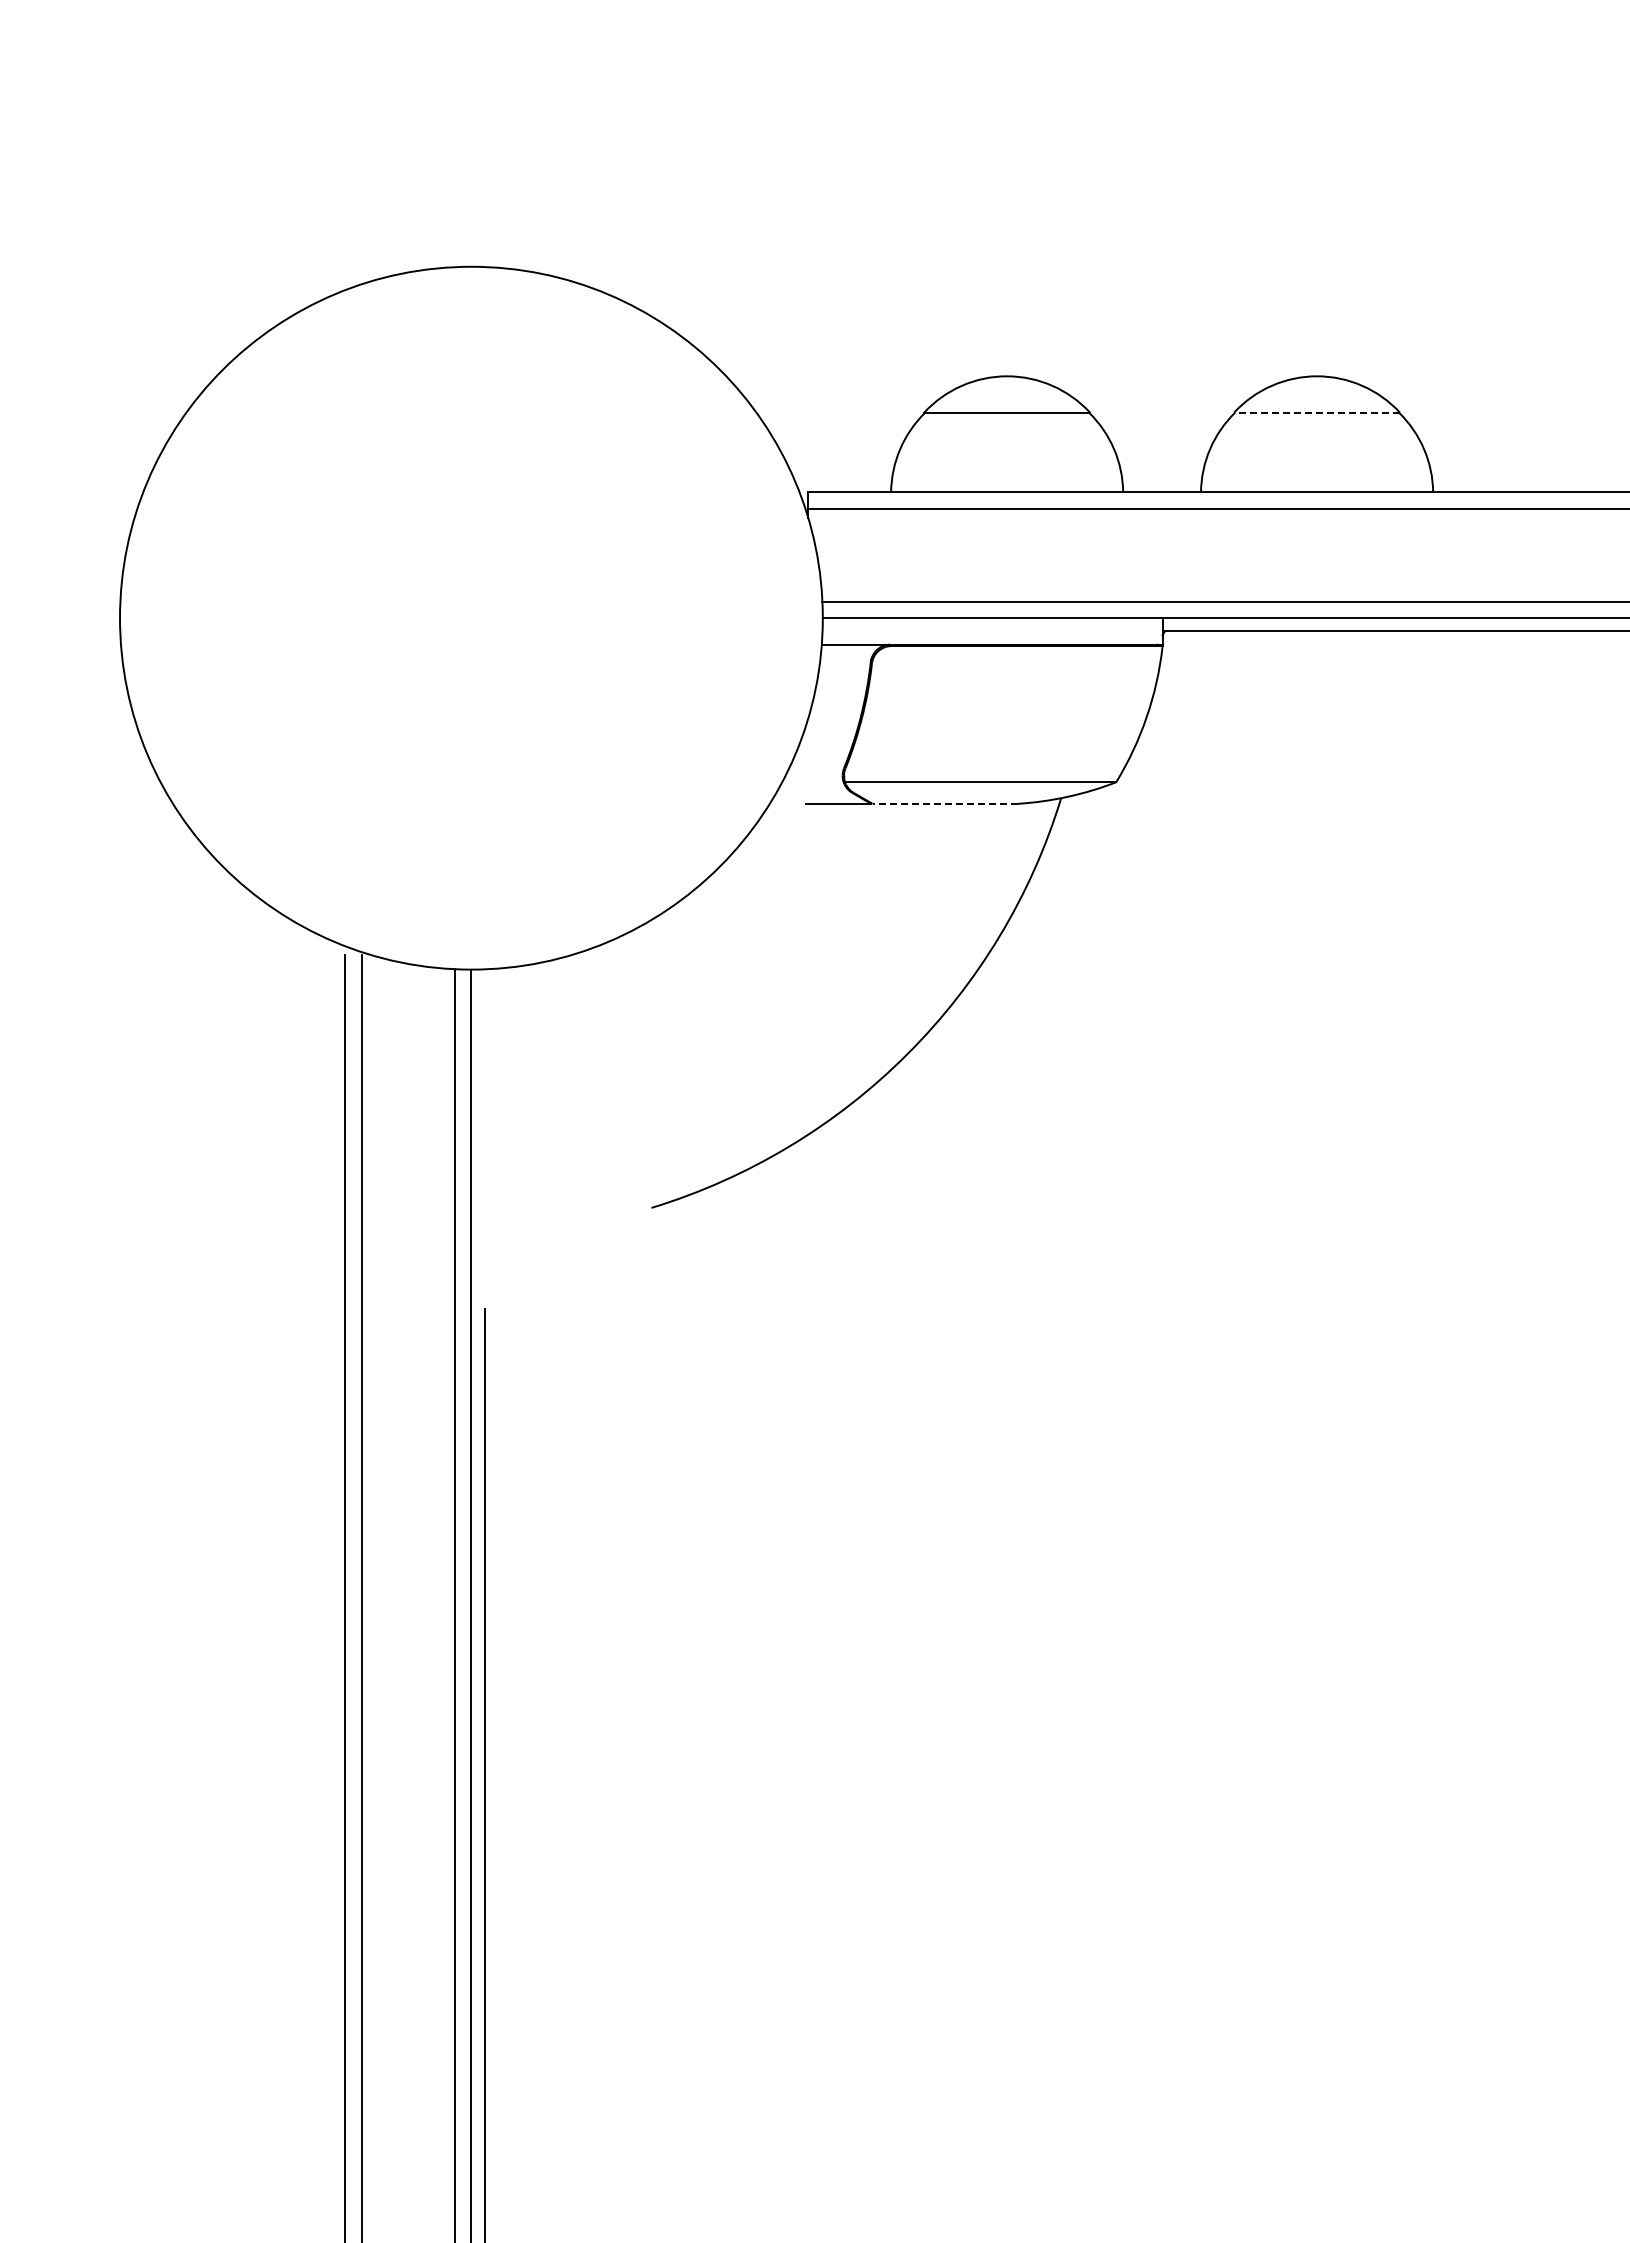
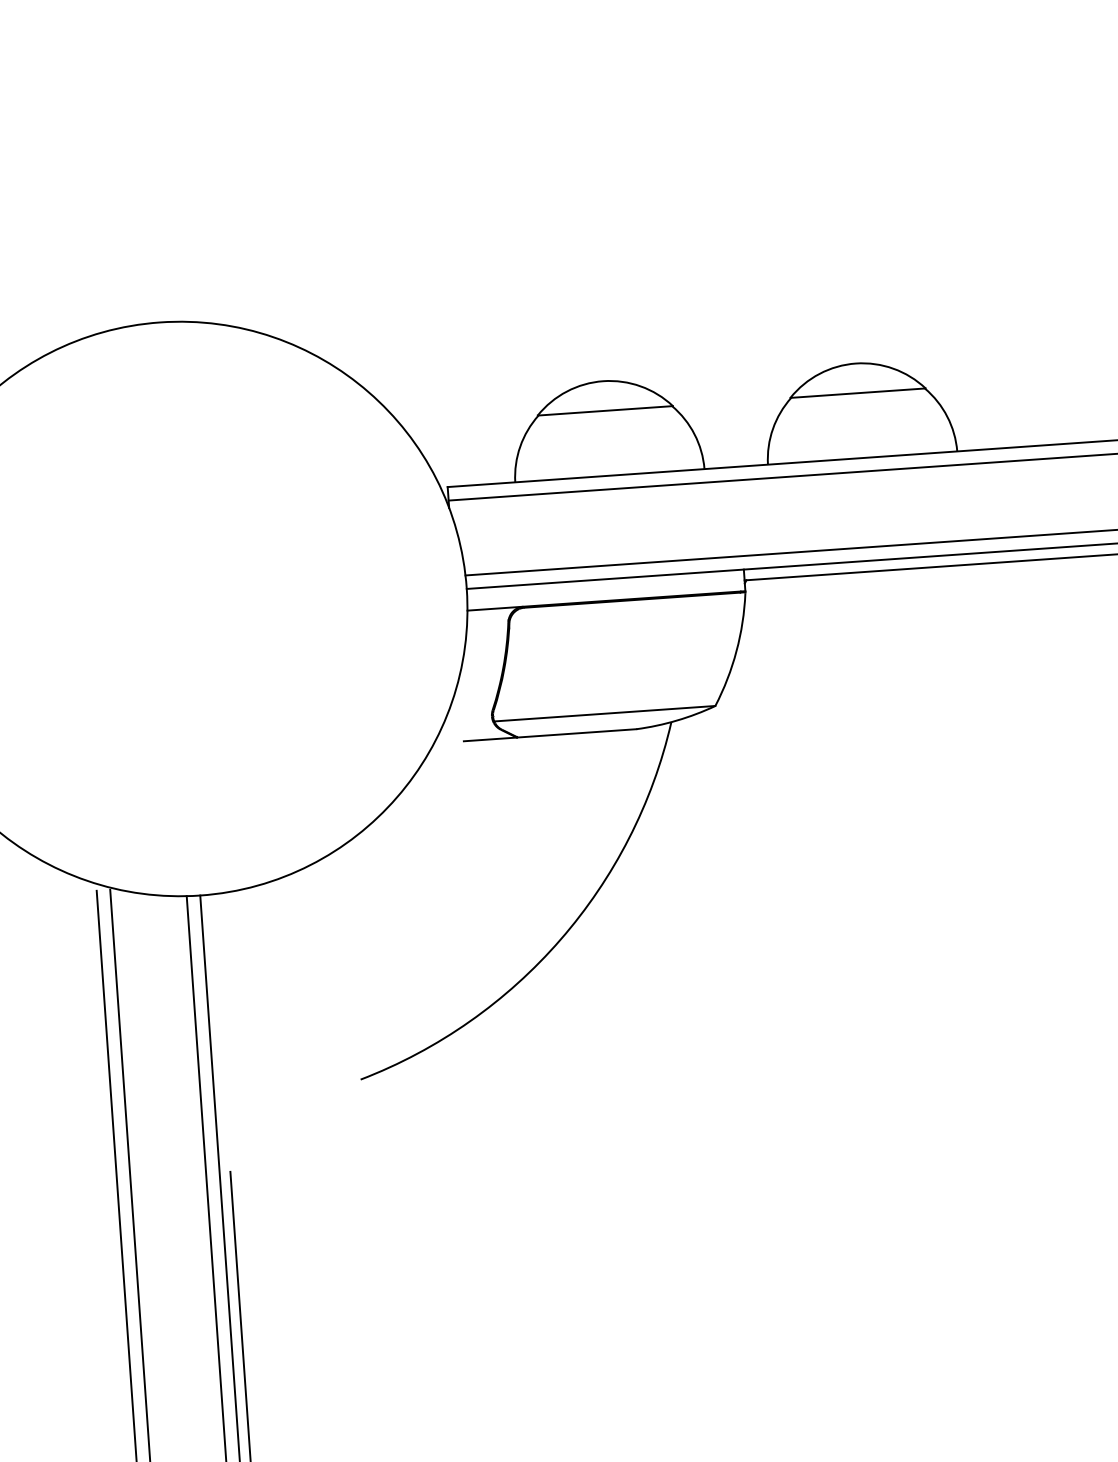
line: (1317, 412) -> (858, 393), dashed -> solid
line: (945, 803) -> (577, 733), dashed -> solid

